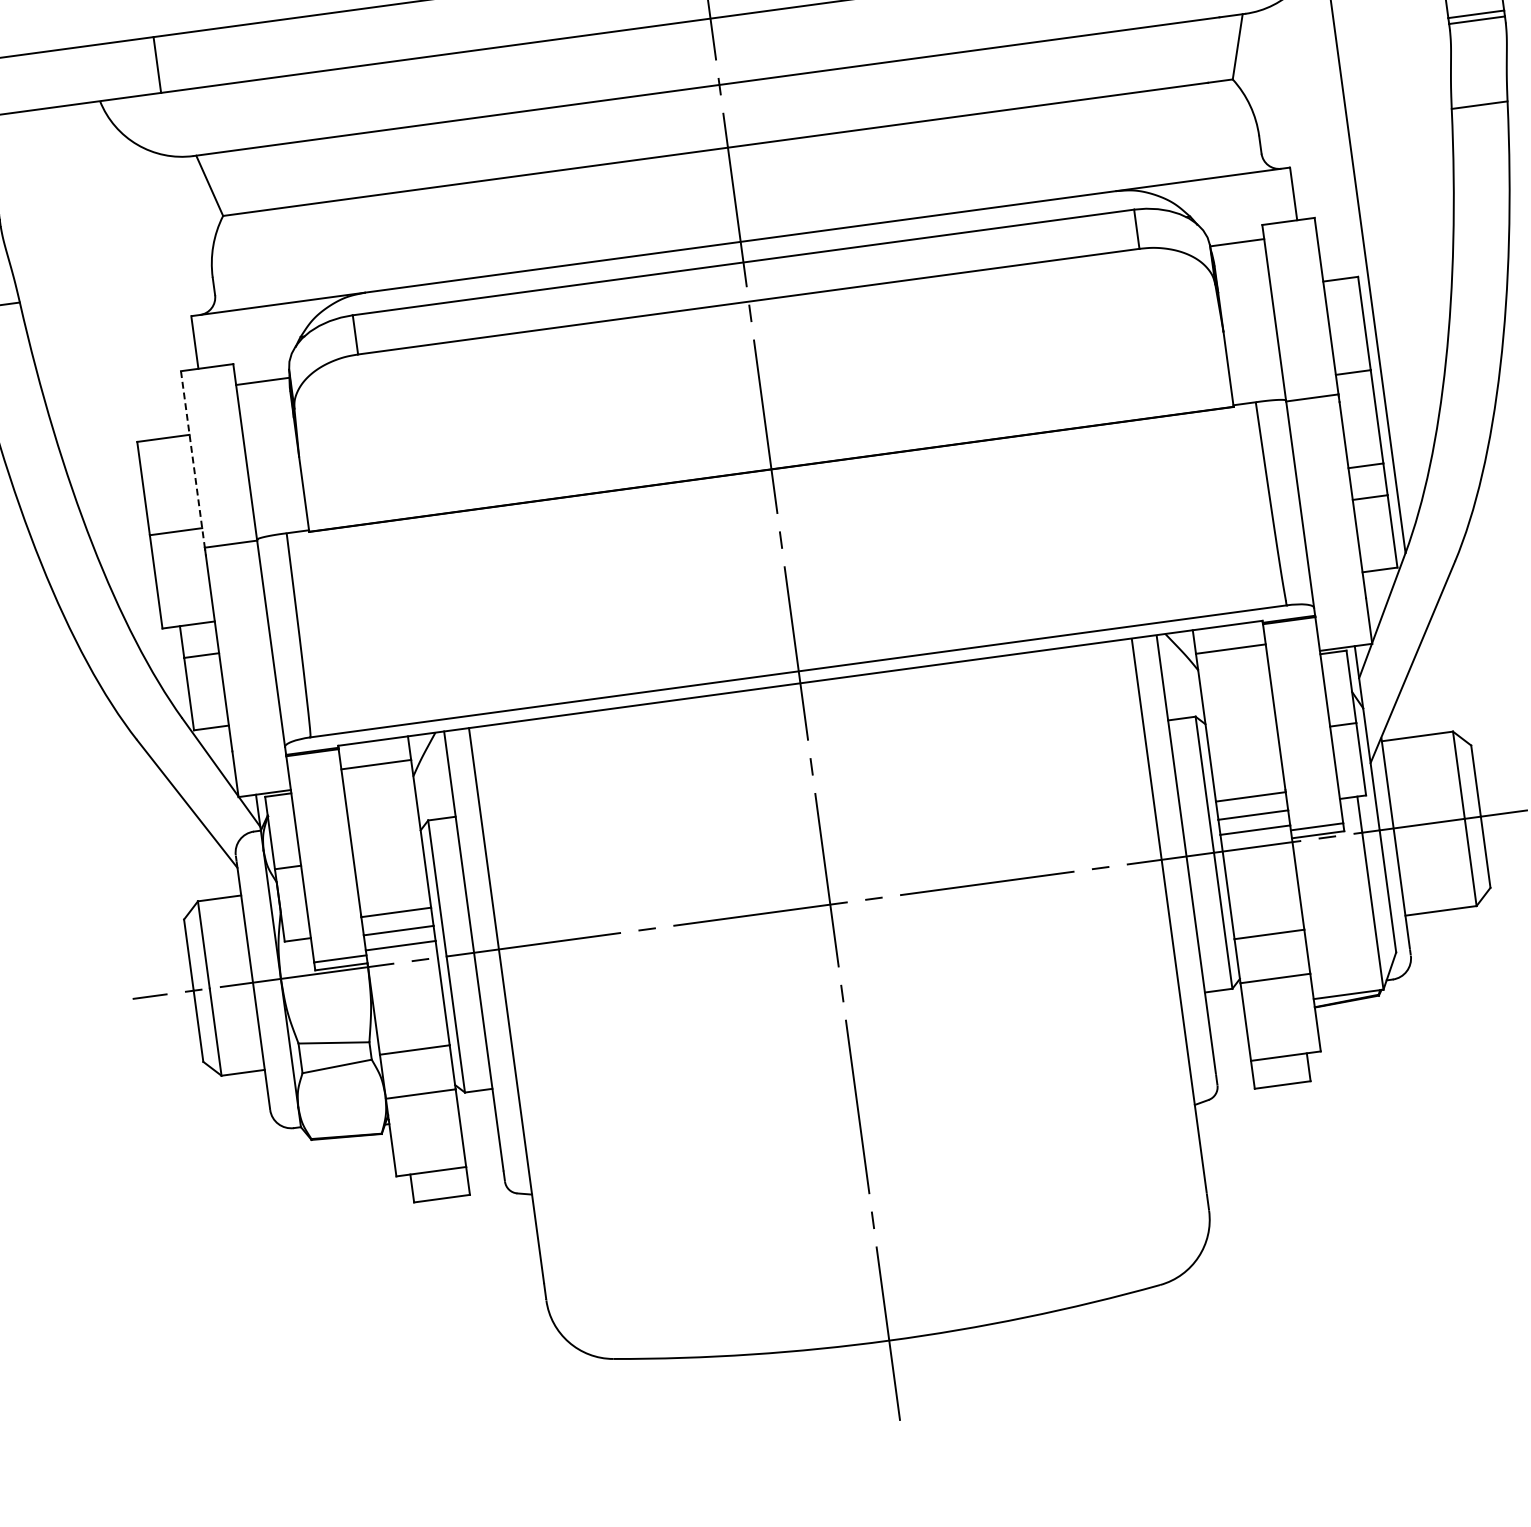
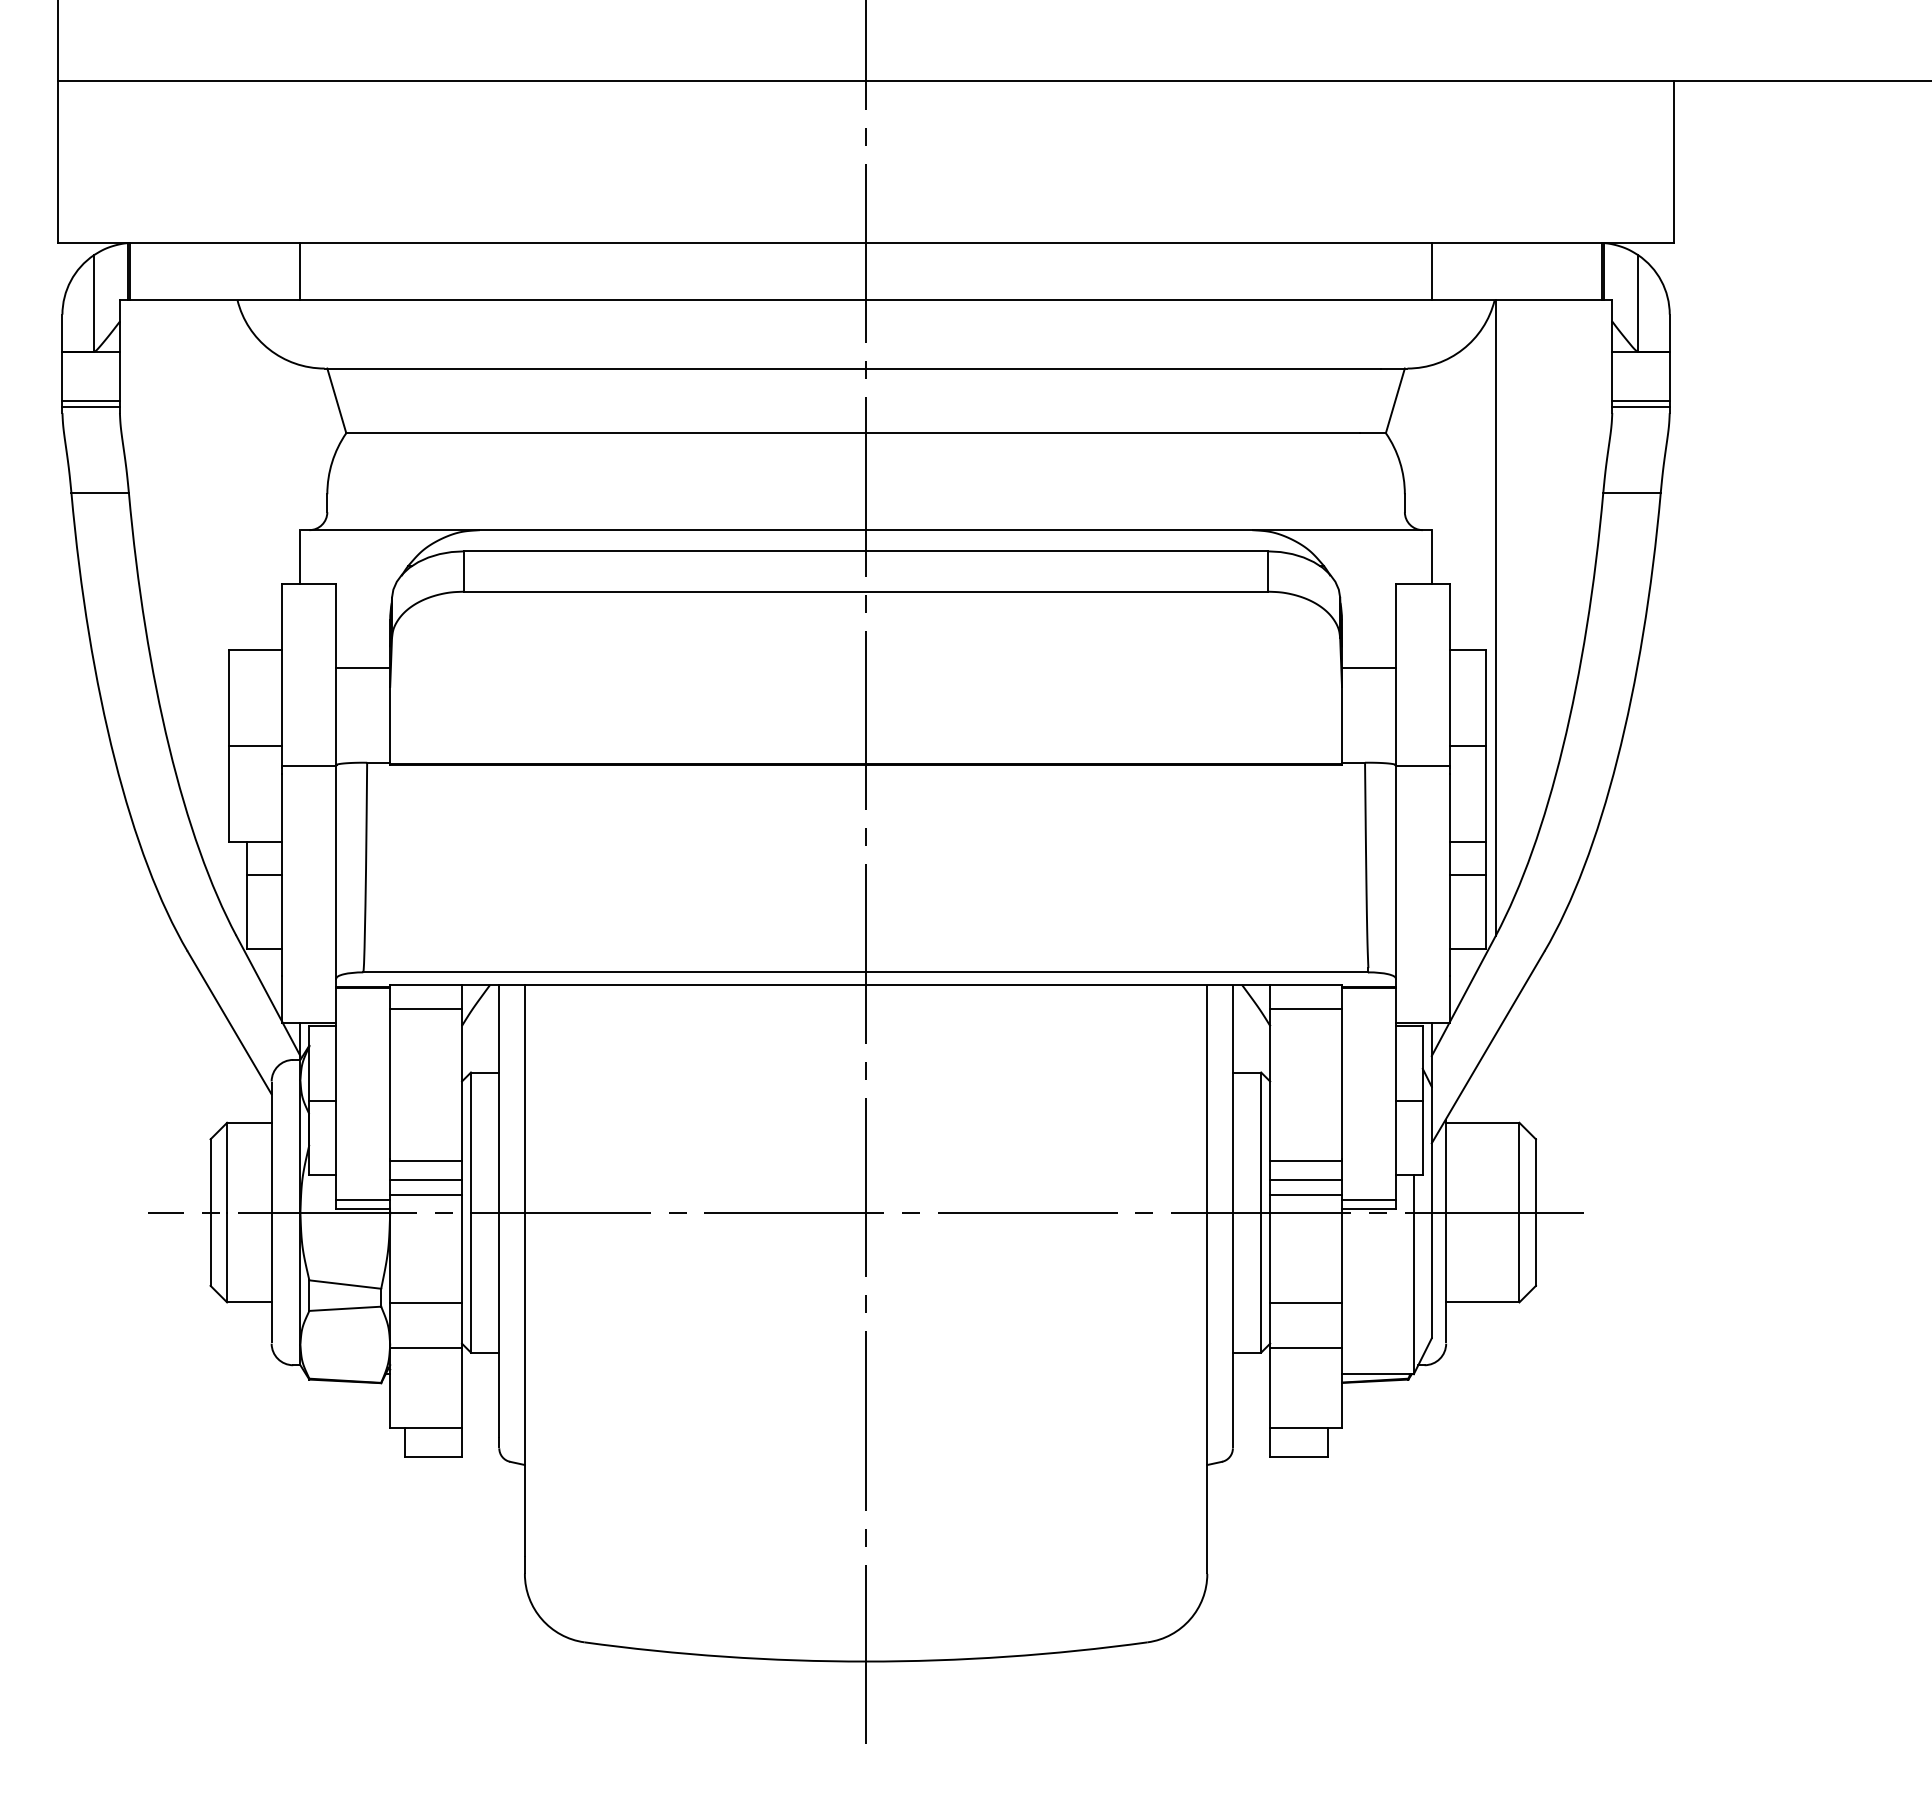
line: (1237, 242) -> (1368, 667), moved
line: (262, 381) -> (363, 667), moved
line: (193, 459) -> (282, 675), dashed -> solid

